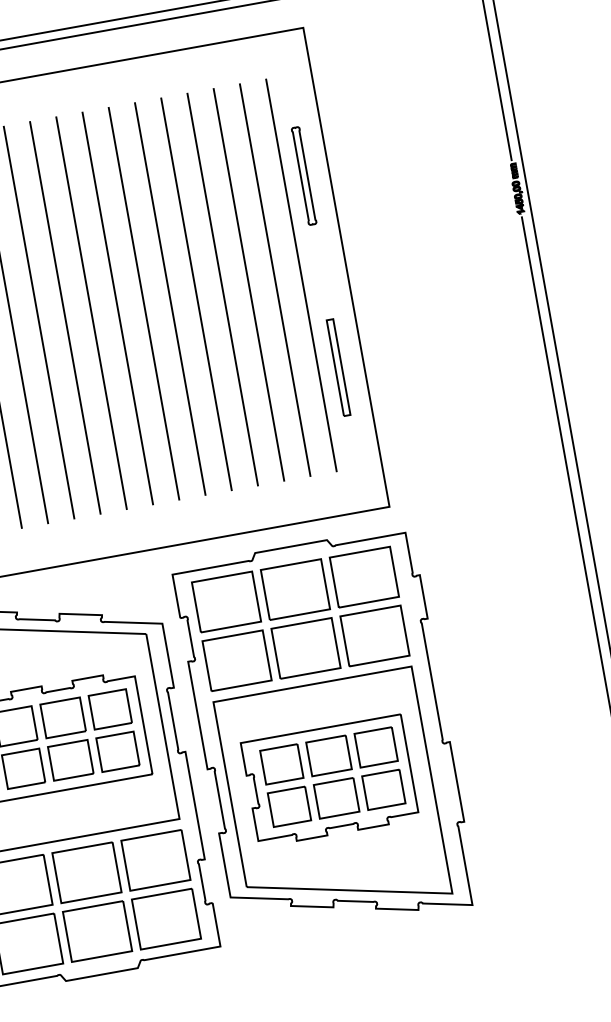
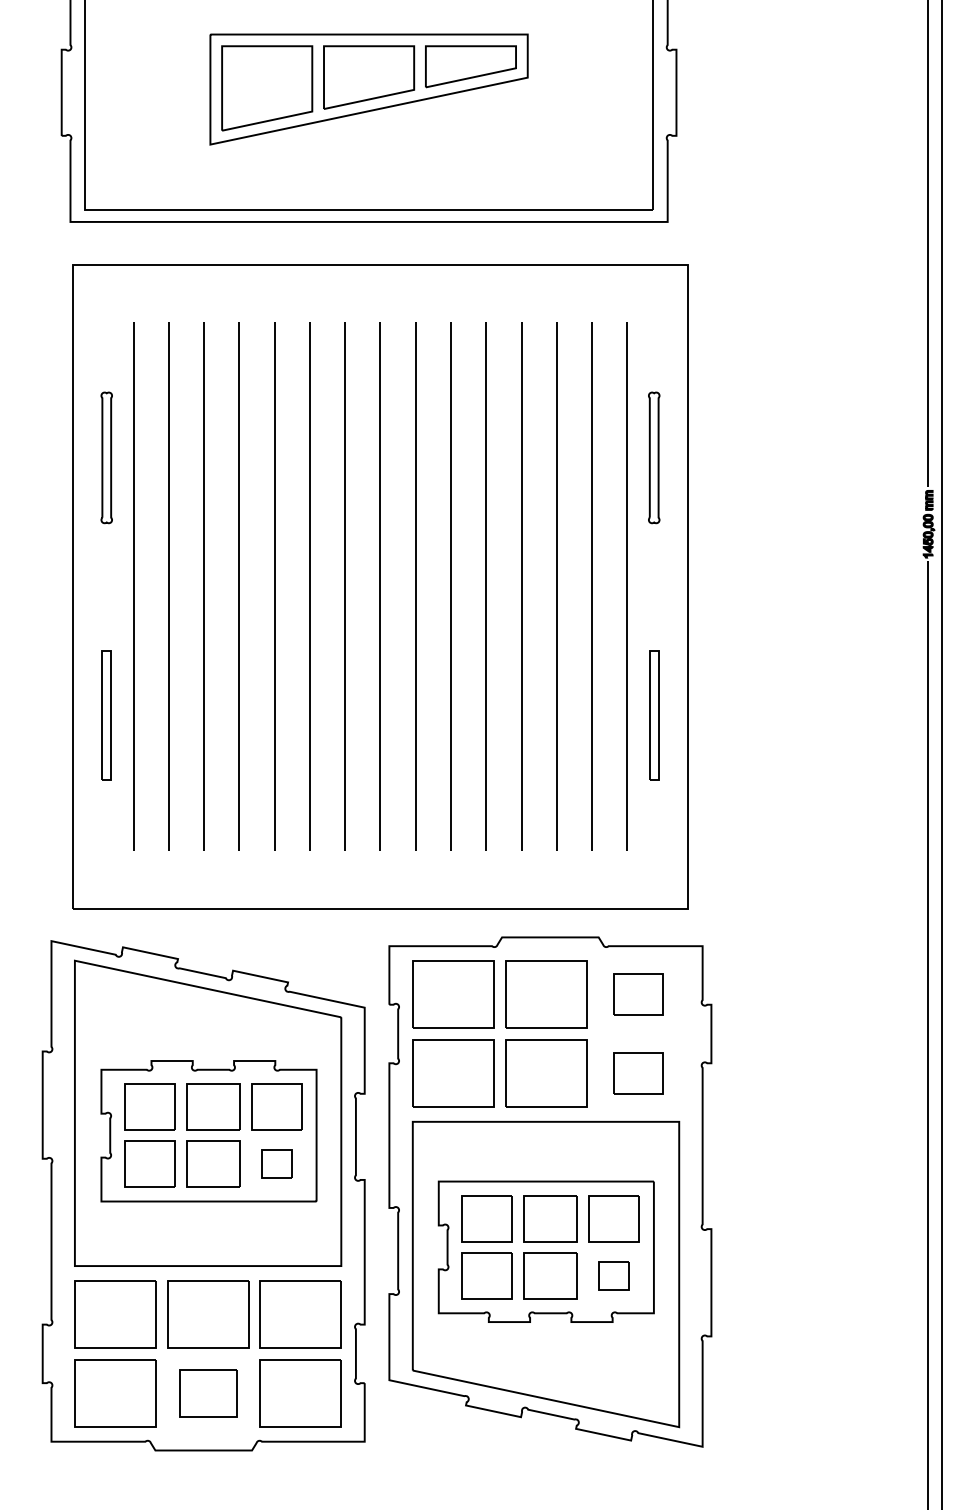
part: (364, 577) -> (638, 994), size x0.6
part: (374, 636) -> (638, 1073), size x0.6
part: (117, 751) -> (276, 1163), size x0.6
part: (383, 789) -> (613, 1275), size x0.6
part: (97, 931) -> (208, 1393), size x0.7

